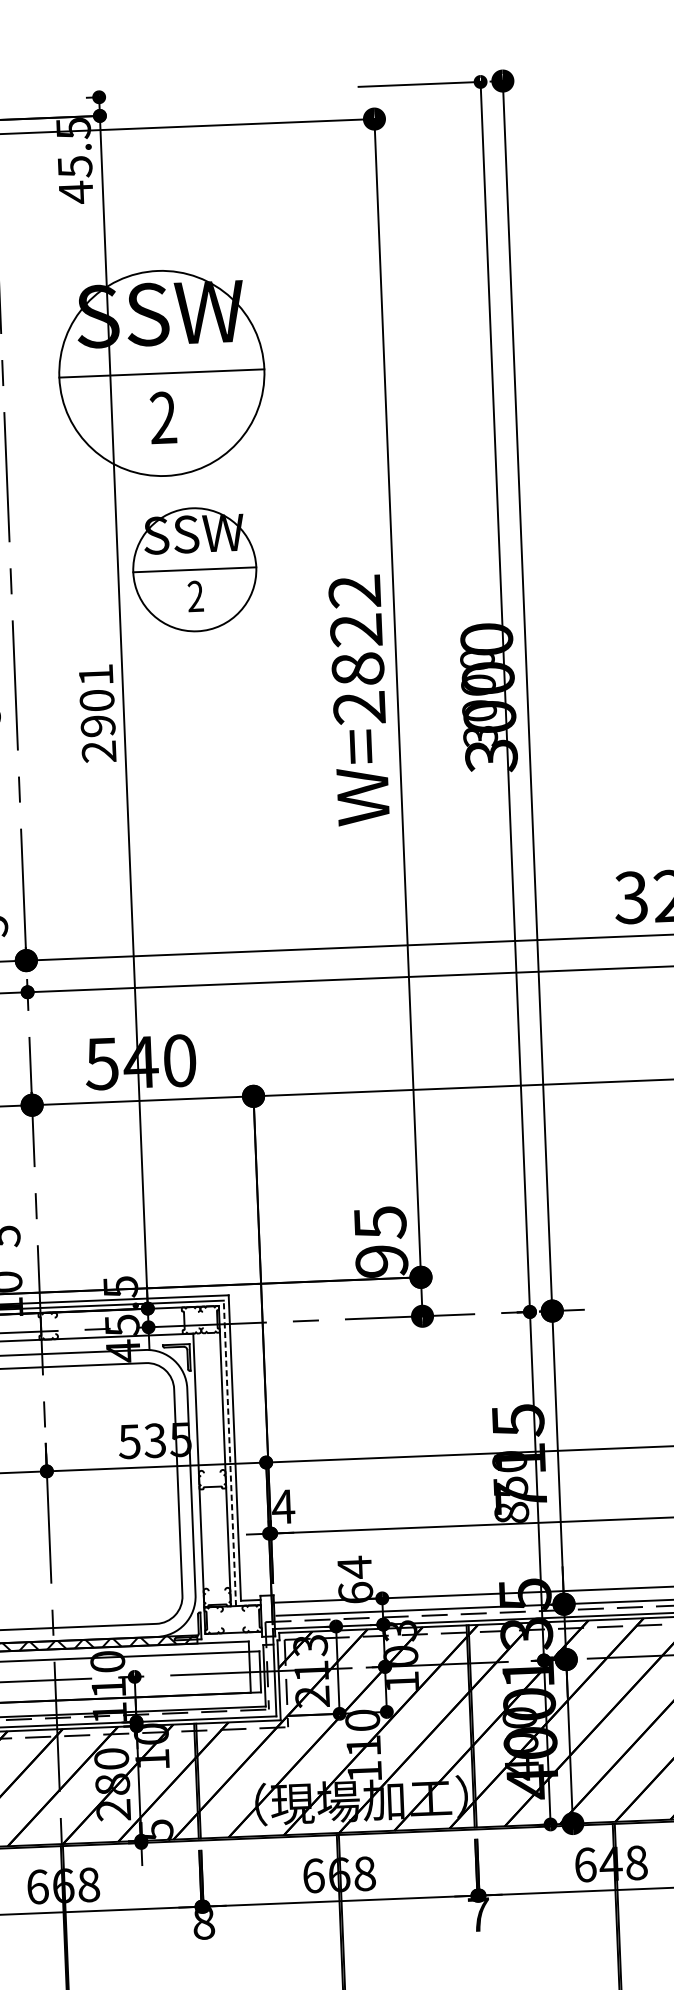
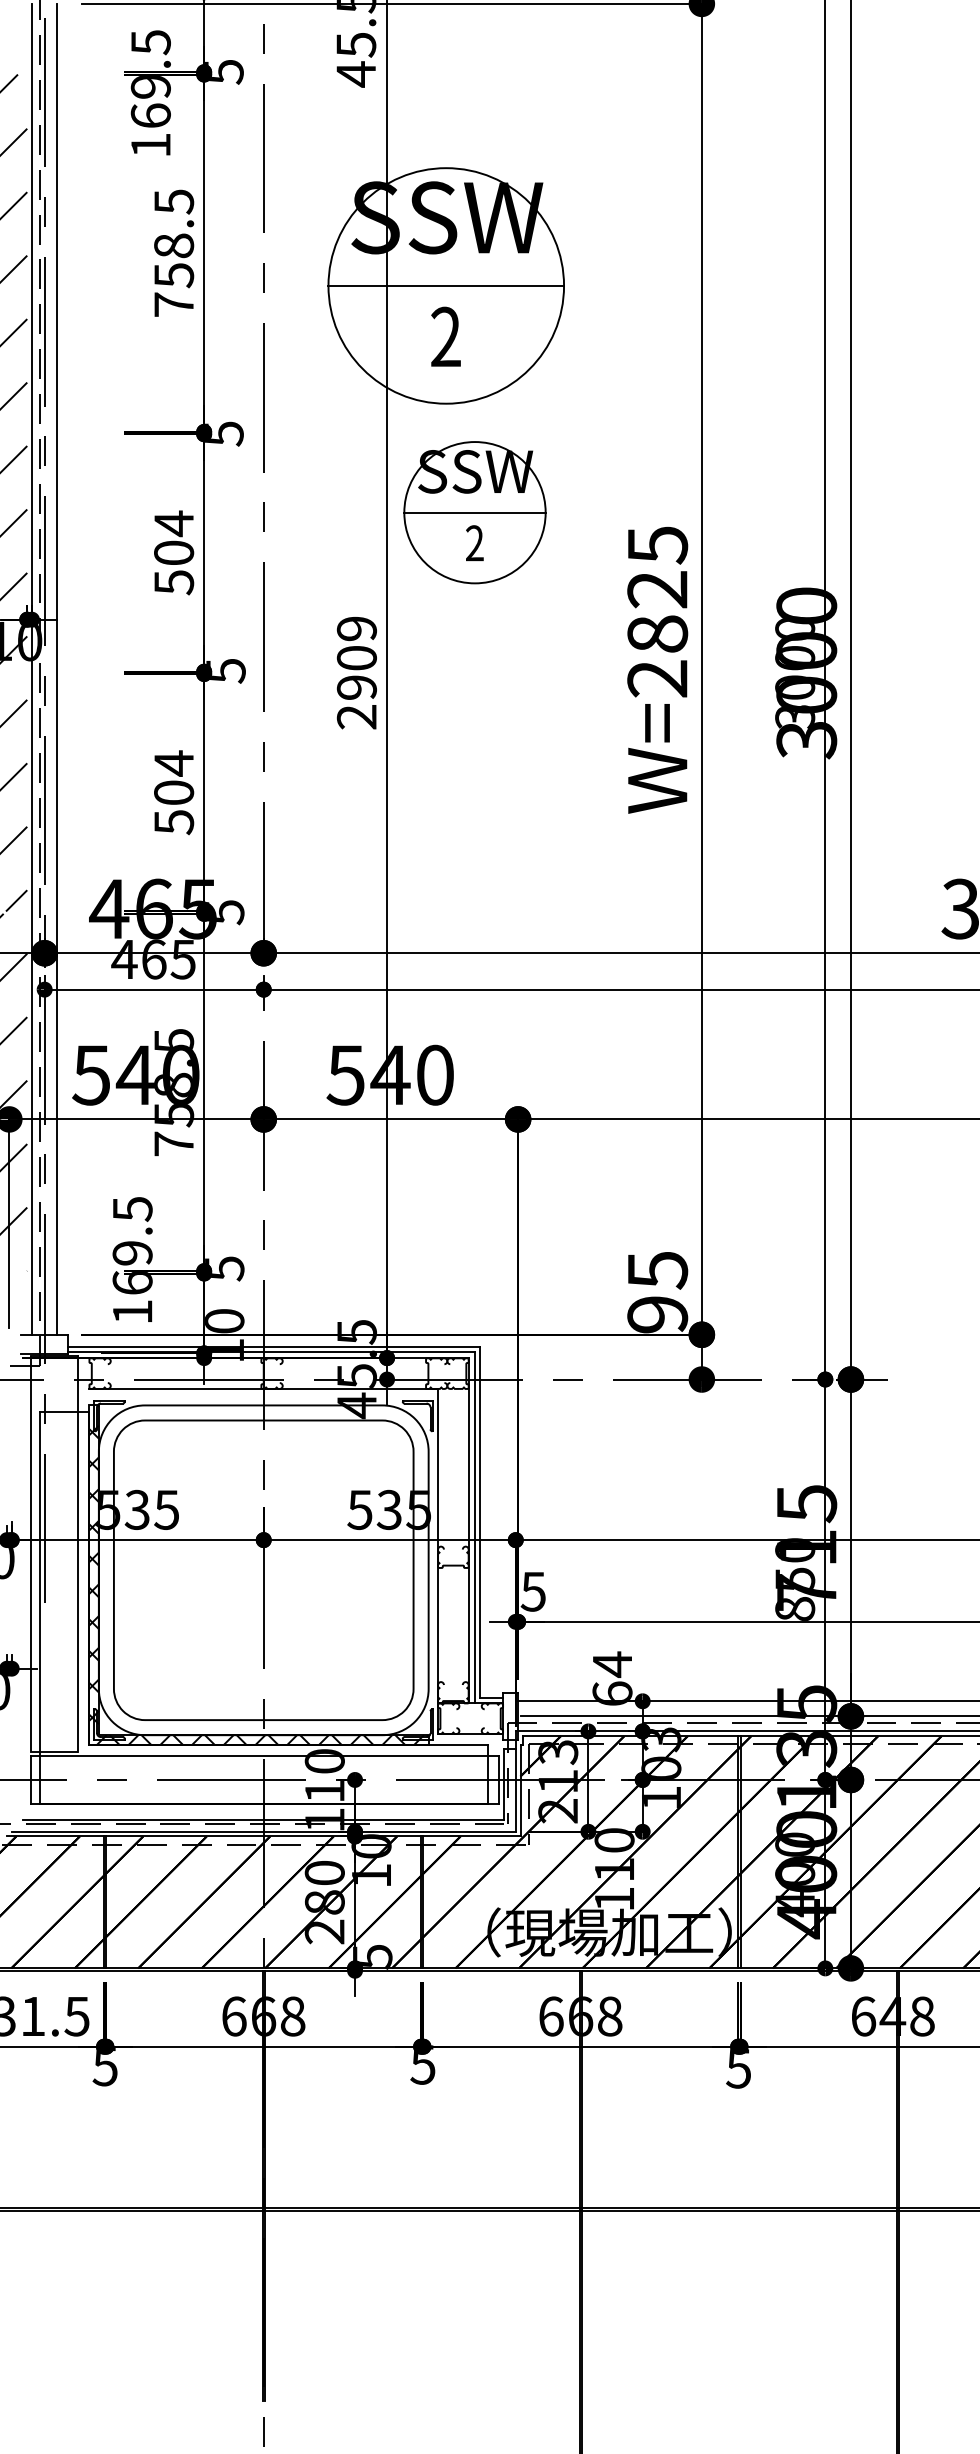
text: (354, 591) -> (657, 545), W=2822 -> W=2825
text: (95, 674) -> (356, 628), 2901 -> 2909
line: (229, 1453) -> (474, 1527), dashed -> solid
text: (283, 1506) -> (533, 1591), 4 -> 5
text: (478, 1914) -> (738, 2068), 7 -> 5
text: (203, 1922) -> (422, 2064), 8 -> 5

